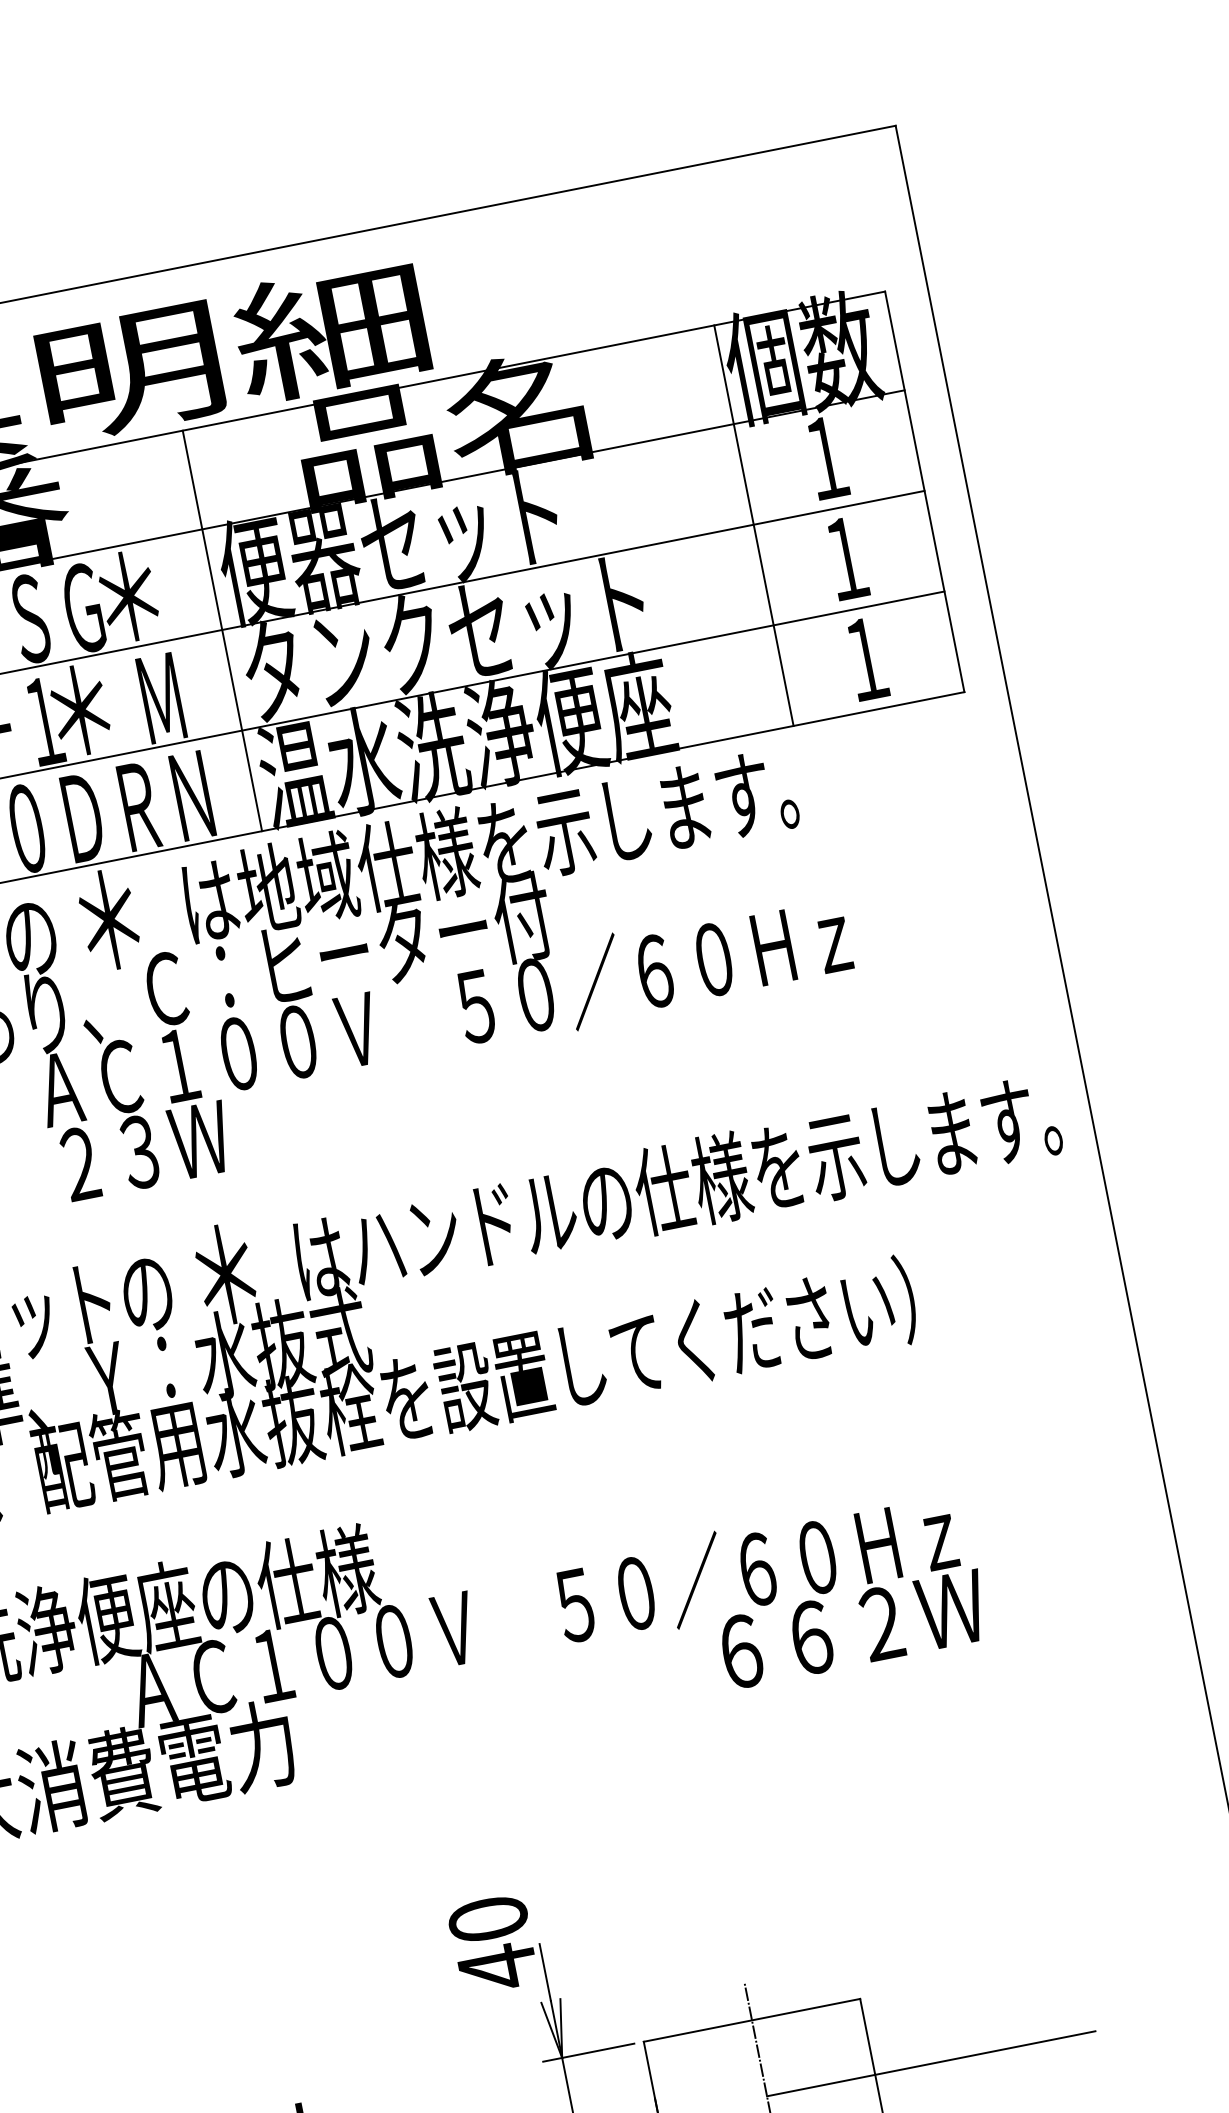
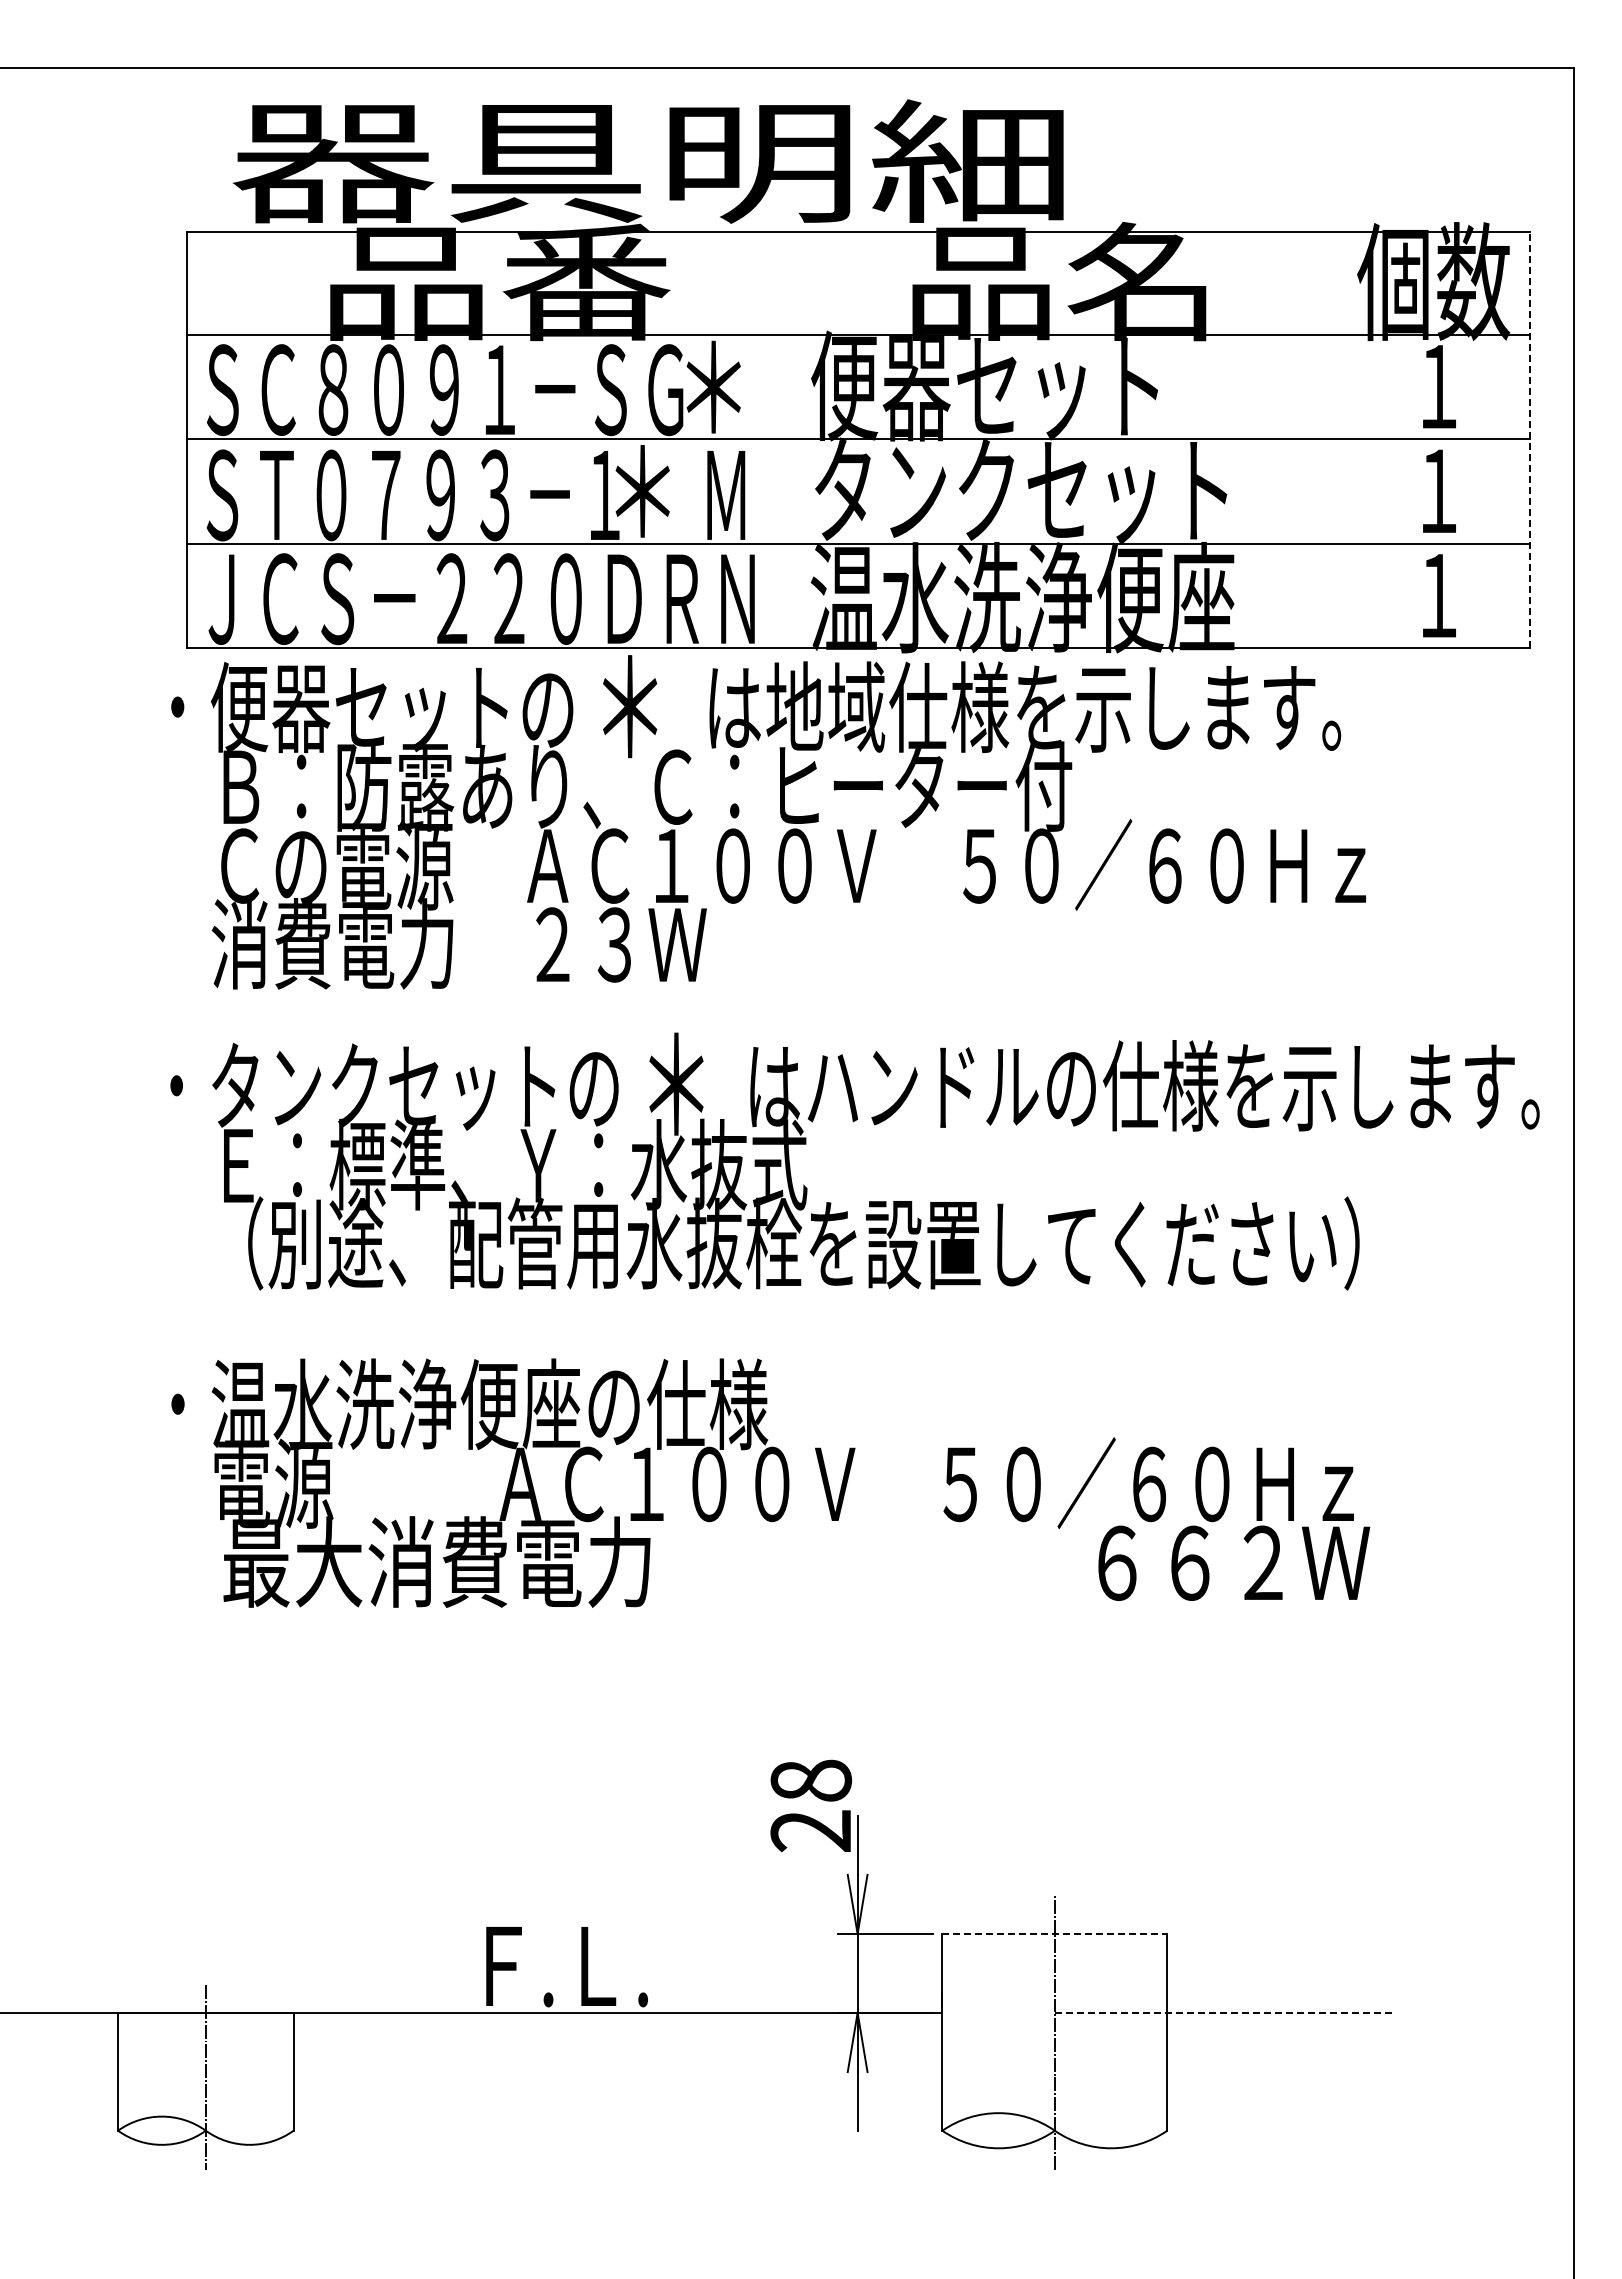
line: (924, 491) -> (1530, 439), solid -> dashed
line: (753, 526) -> (1352, 440), removed
line: (222, 631) -> (800, 440), removed
text: (492, 1944) -> (810, 1806), 40 -> 28
line: (752, 2020) -> (1055, 1934), solid -> dashed
line: (931, 2063) -> (1225, 2012), solid -> dashed

